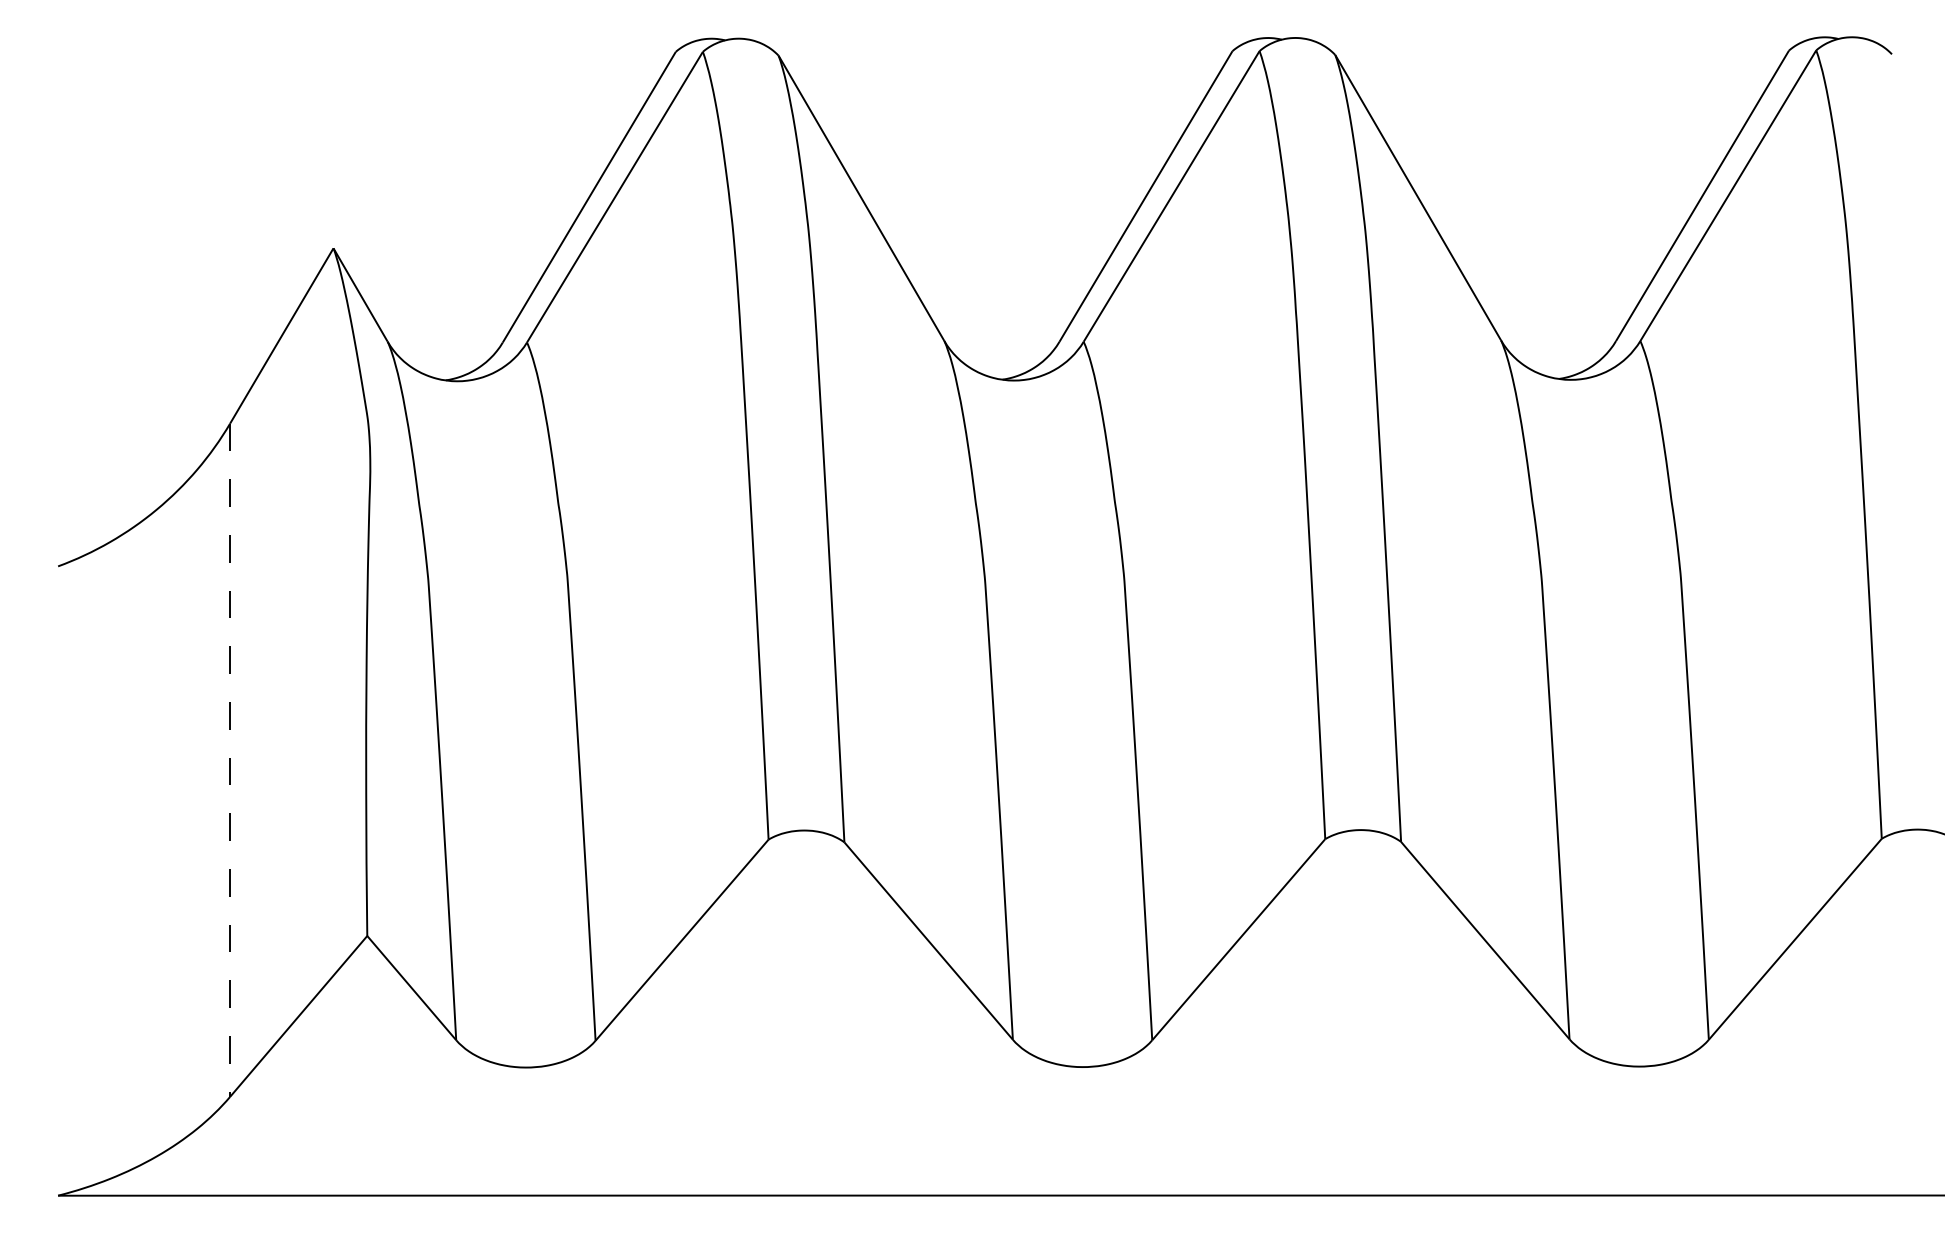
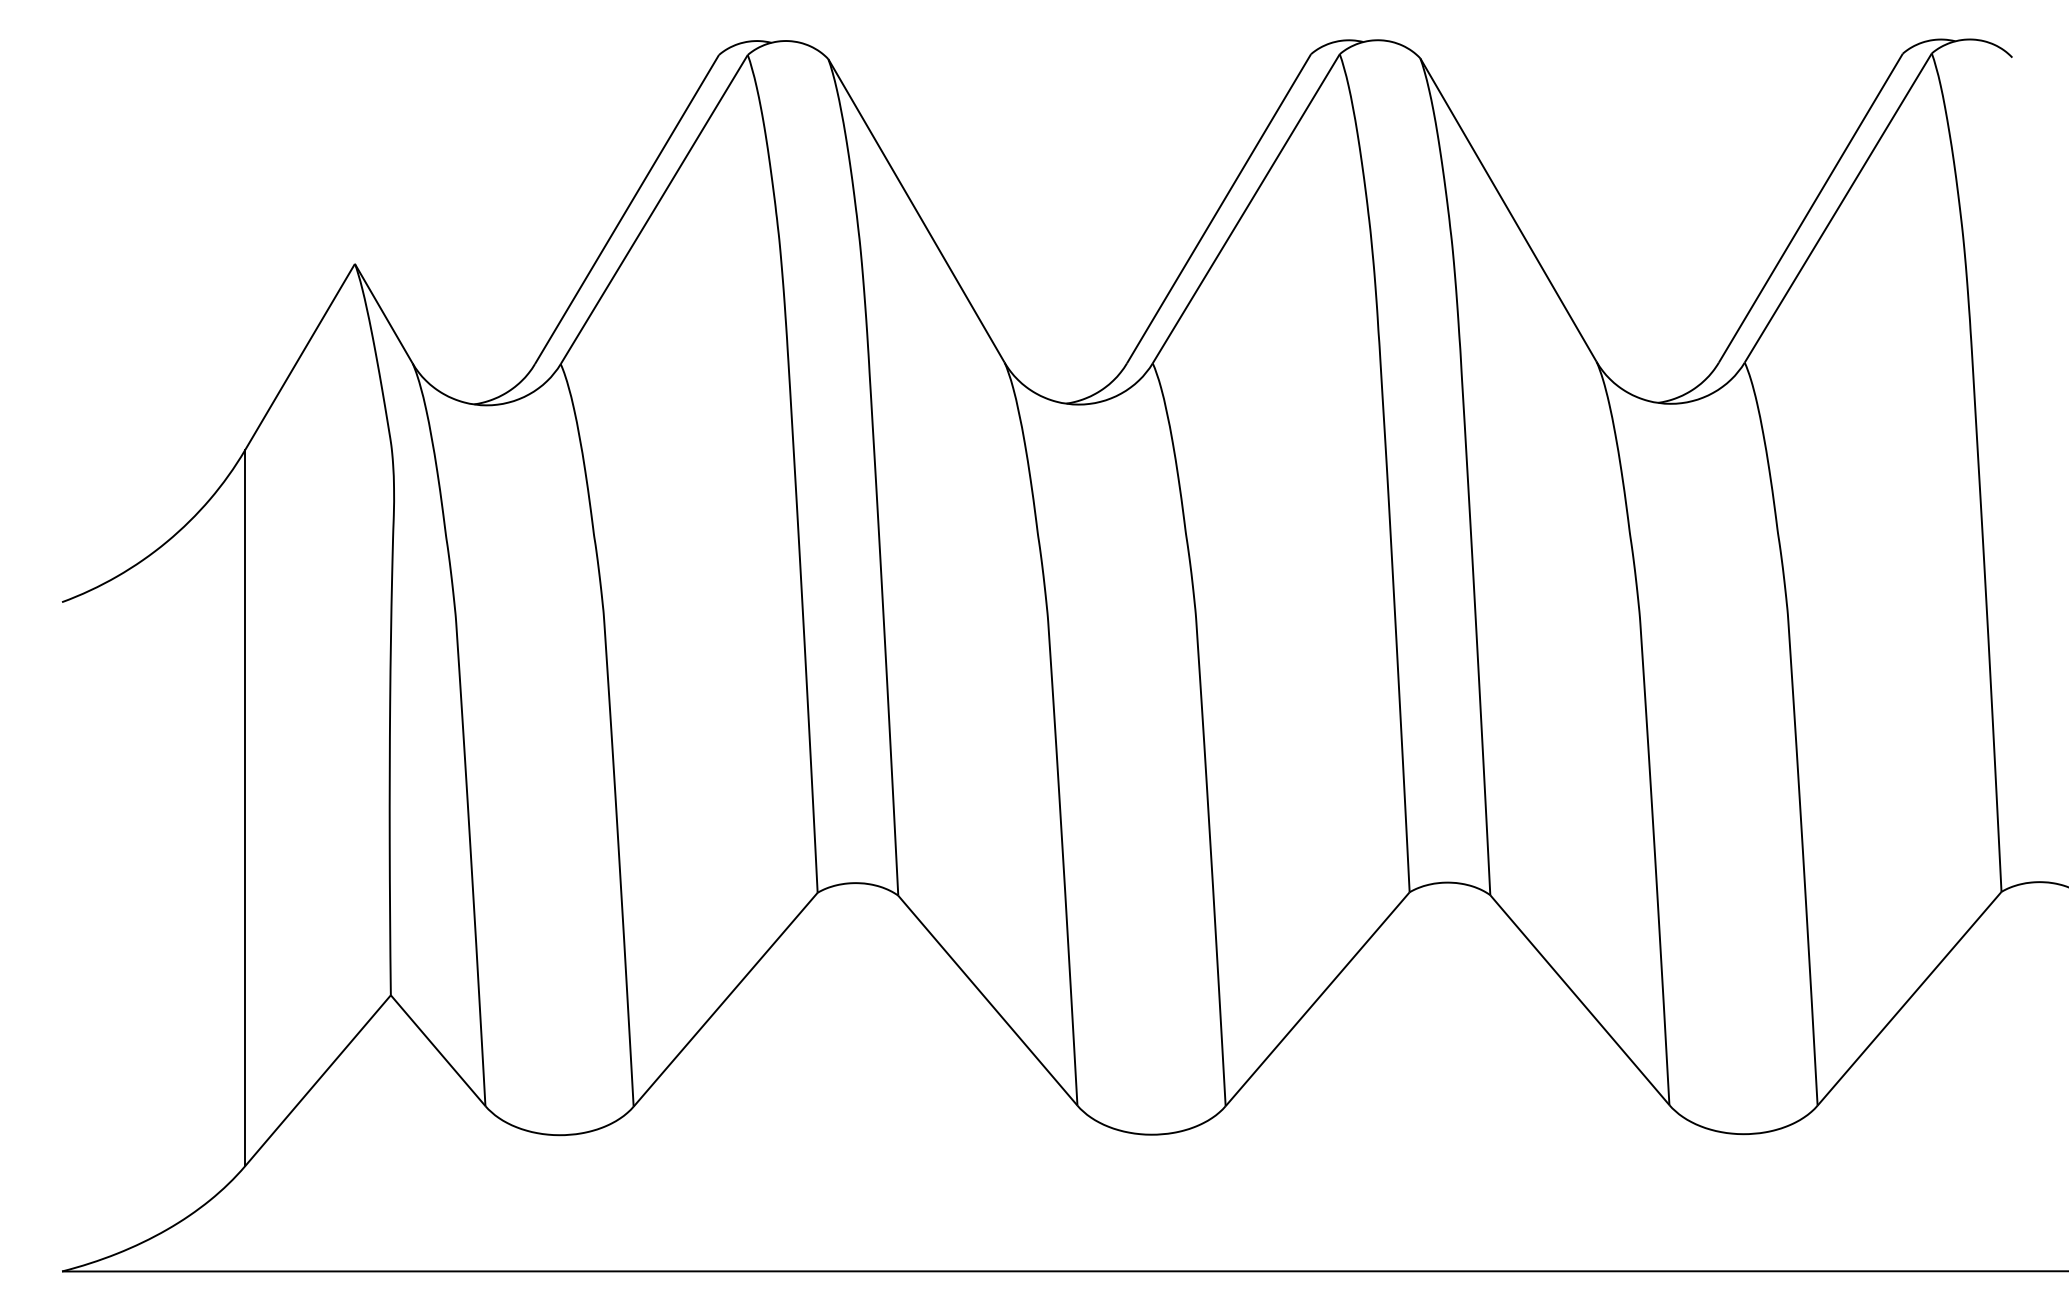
line: (230, 760) -> (245, 808), dashed -> solid

